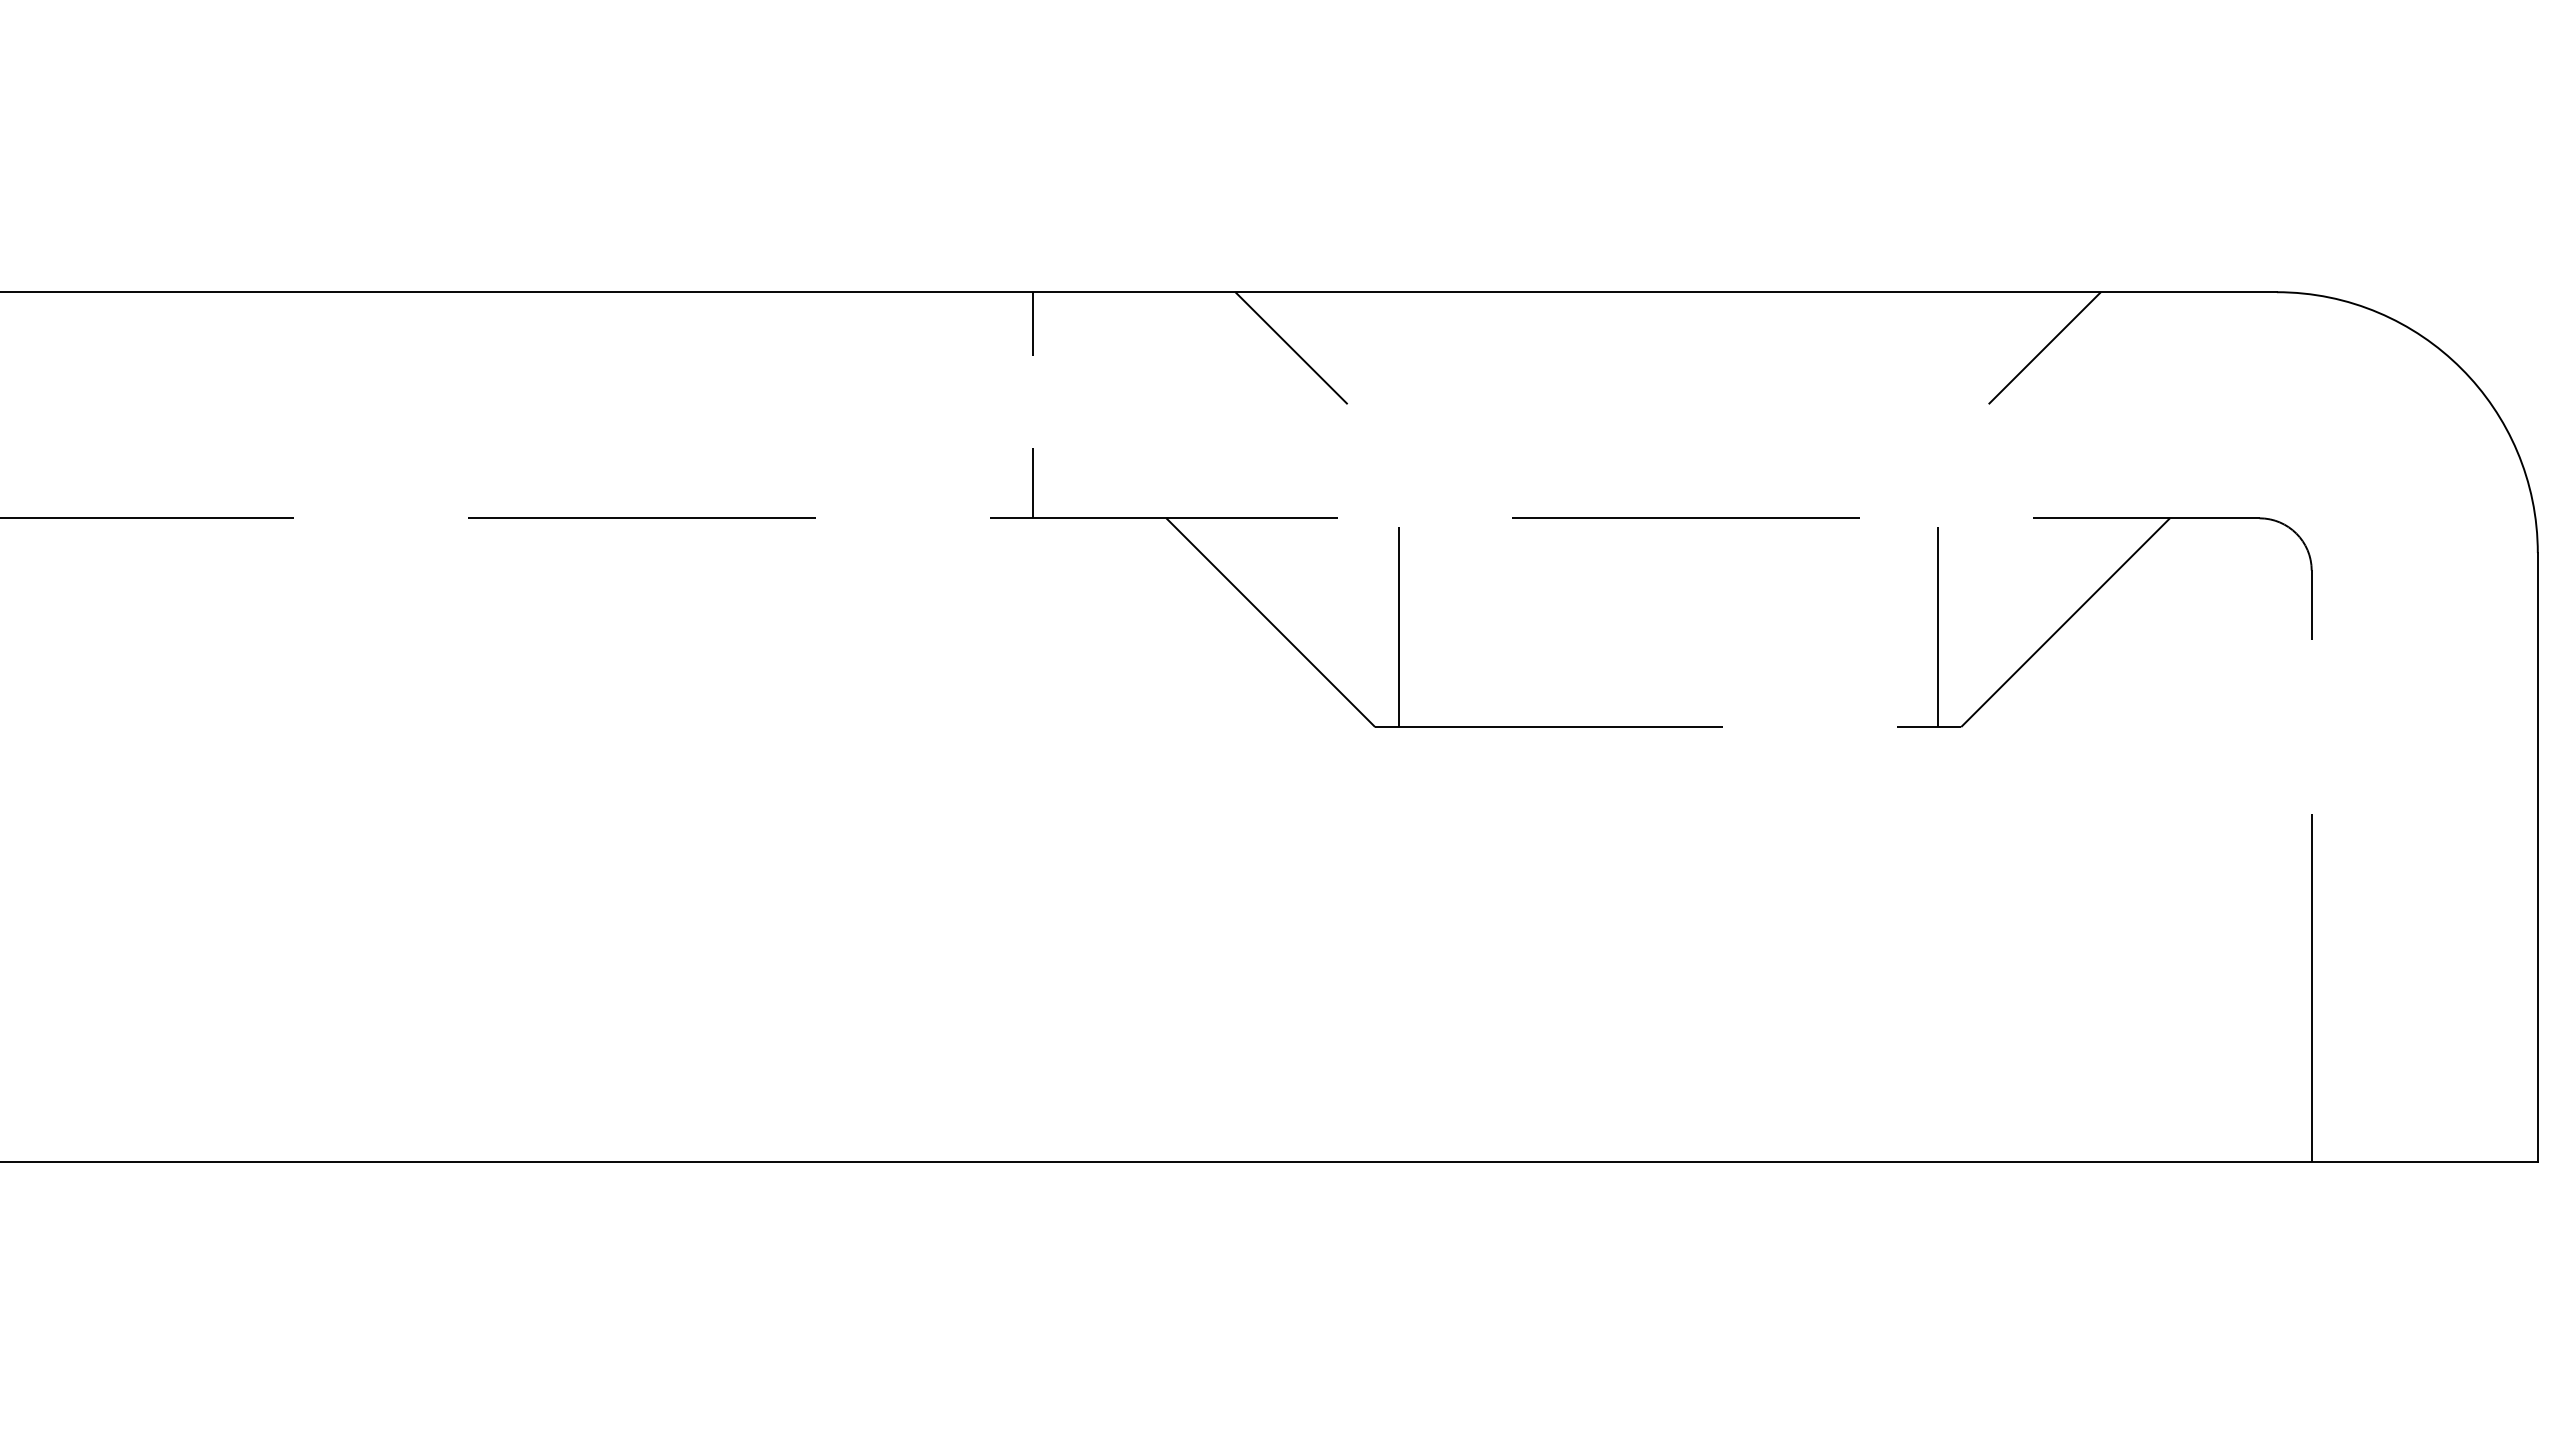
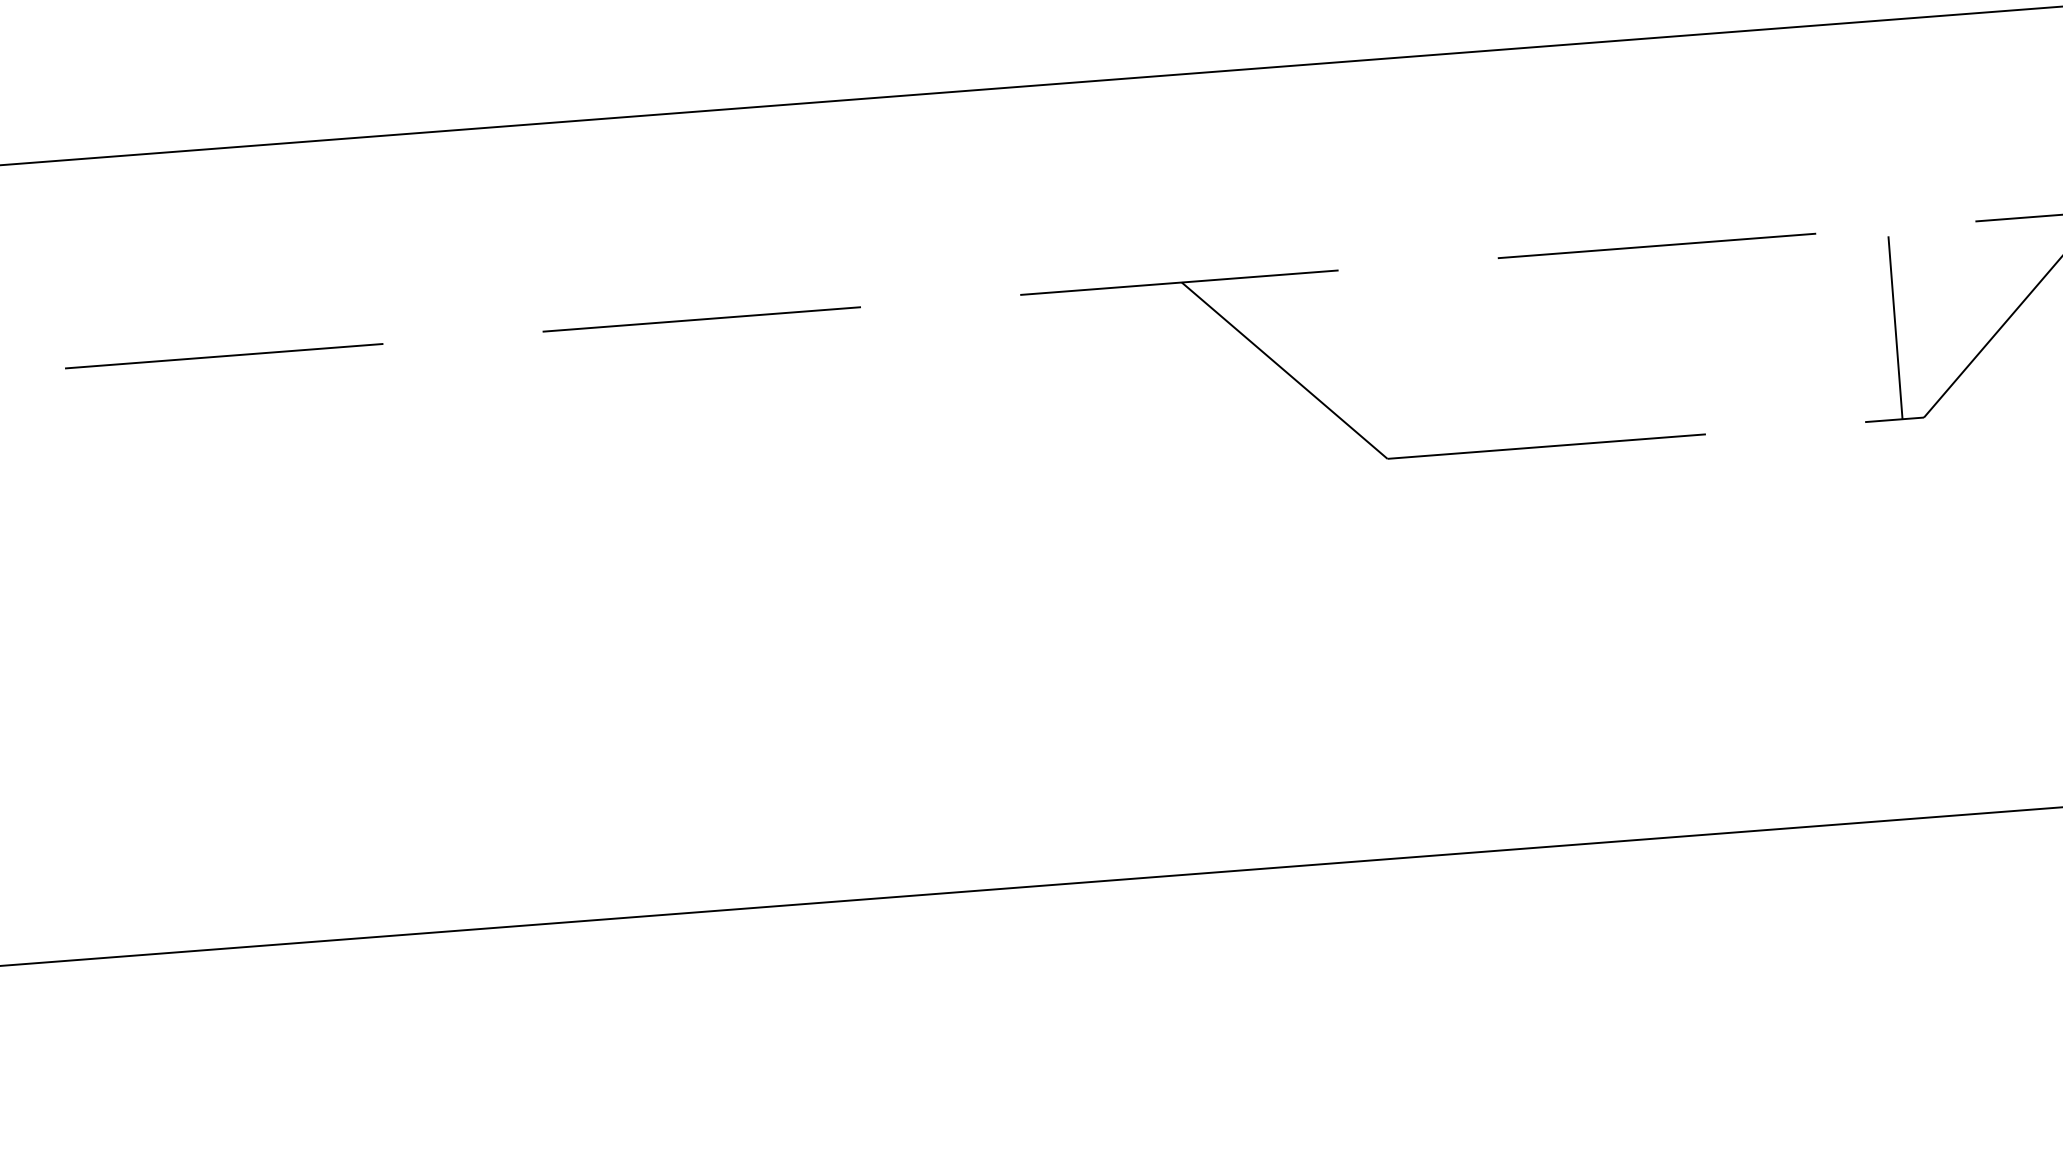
line: (1033, 323) -> (1046, 113), removed
line: (1291, 348) -> (1284, 118), removed
line: (2044, 348) -> (1973, 65), removed
line: (1033, 482) -> (1057, 259), removed
line: (1398, 627) -> (1401, 366), removed

